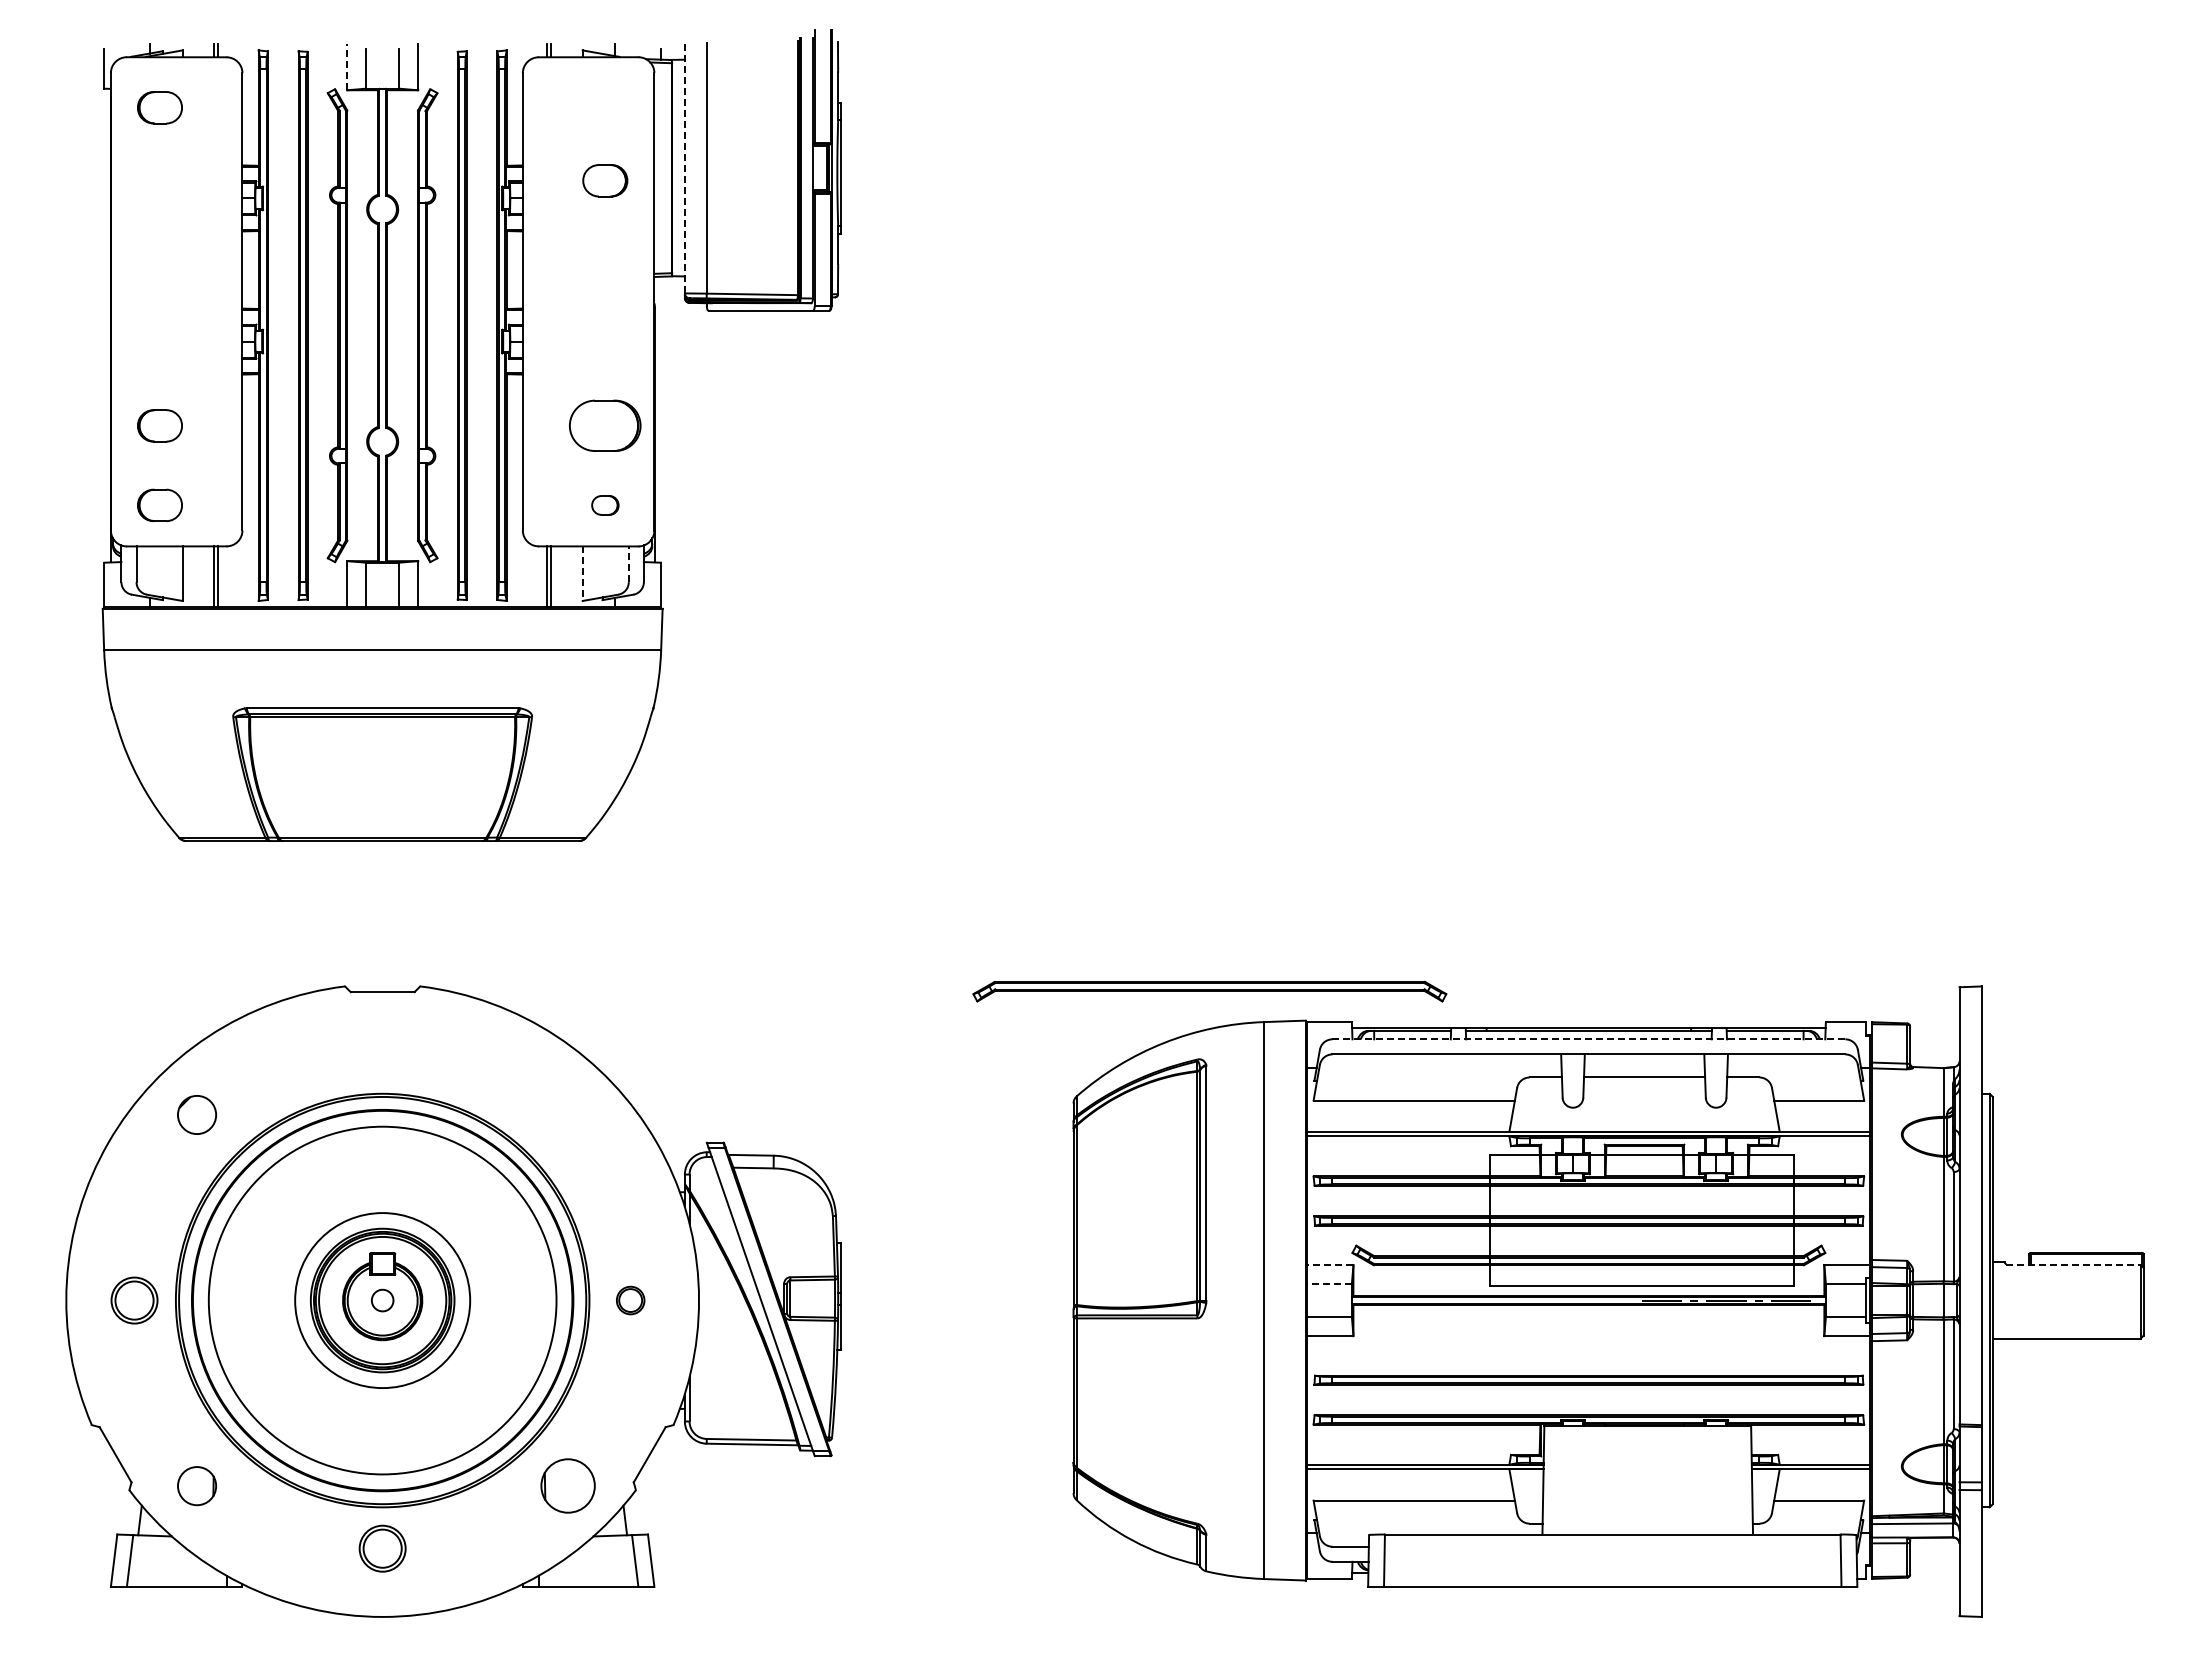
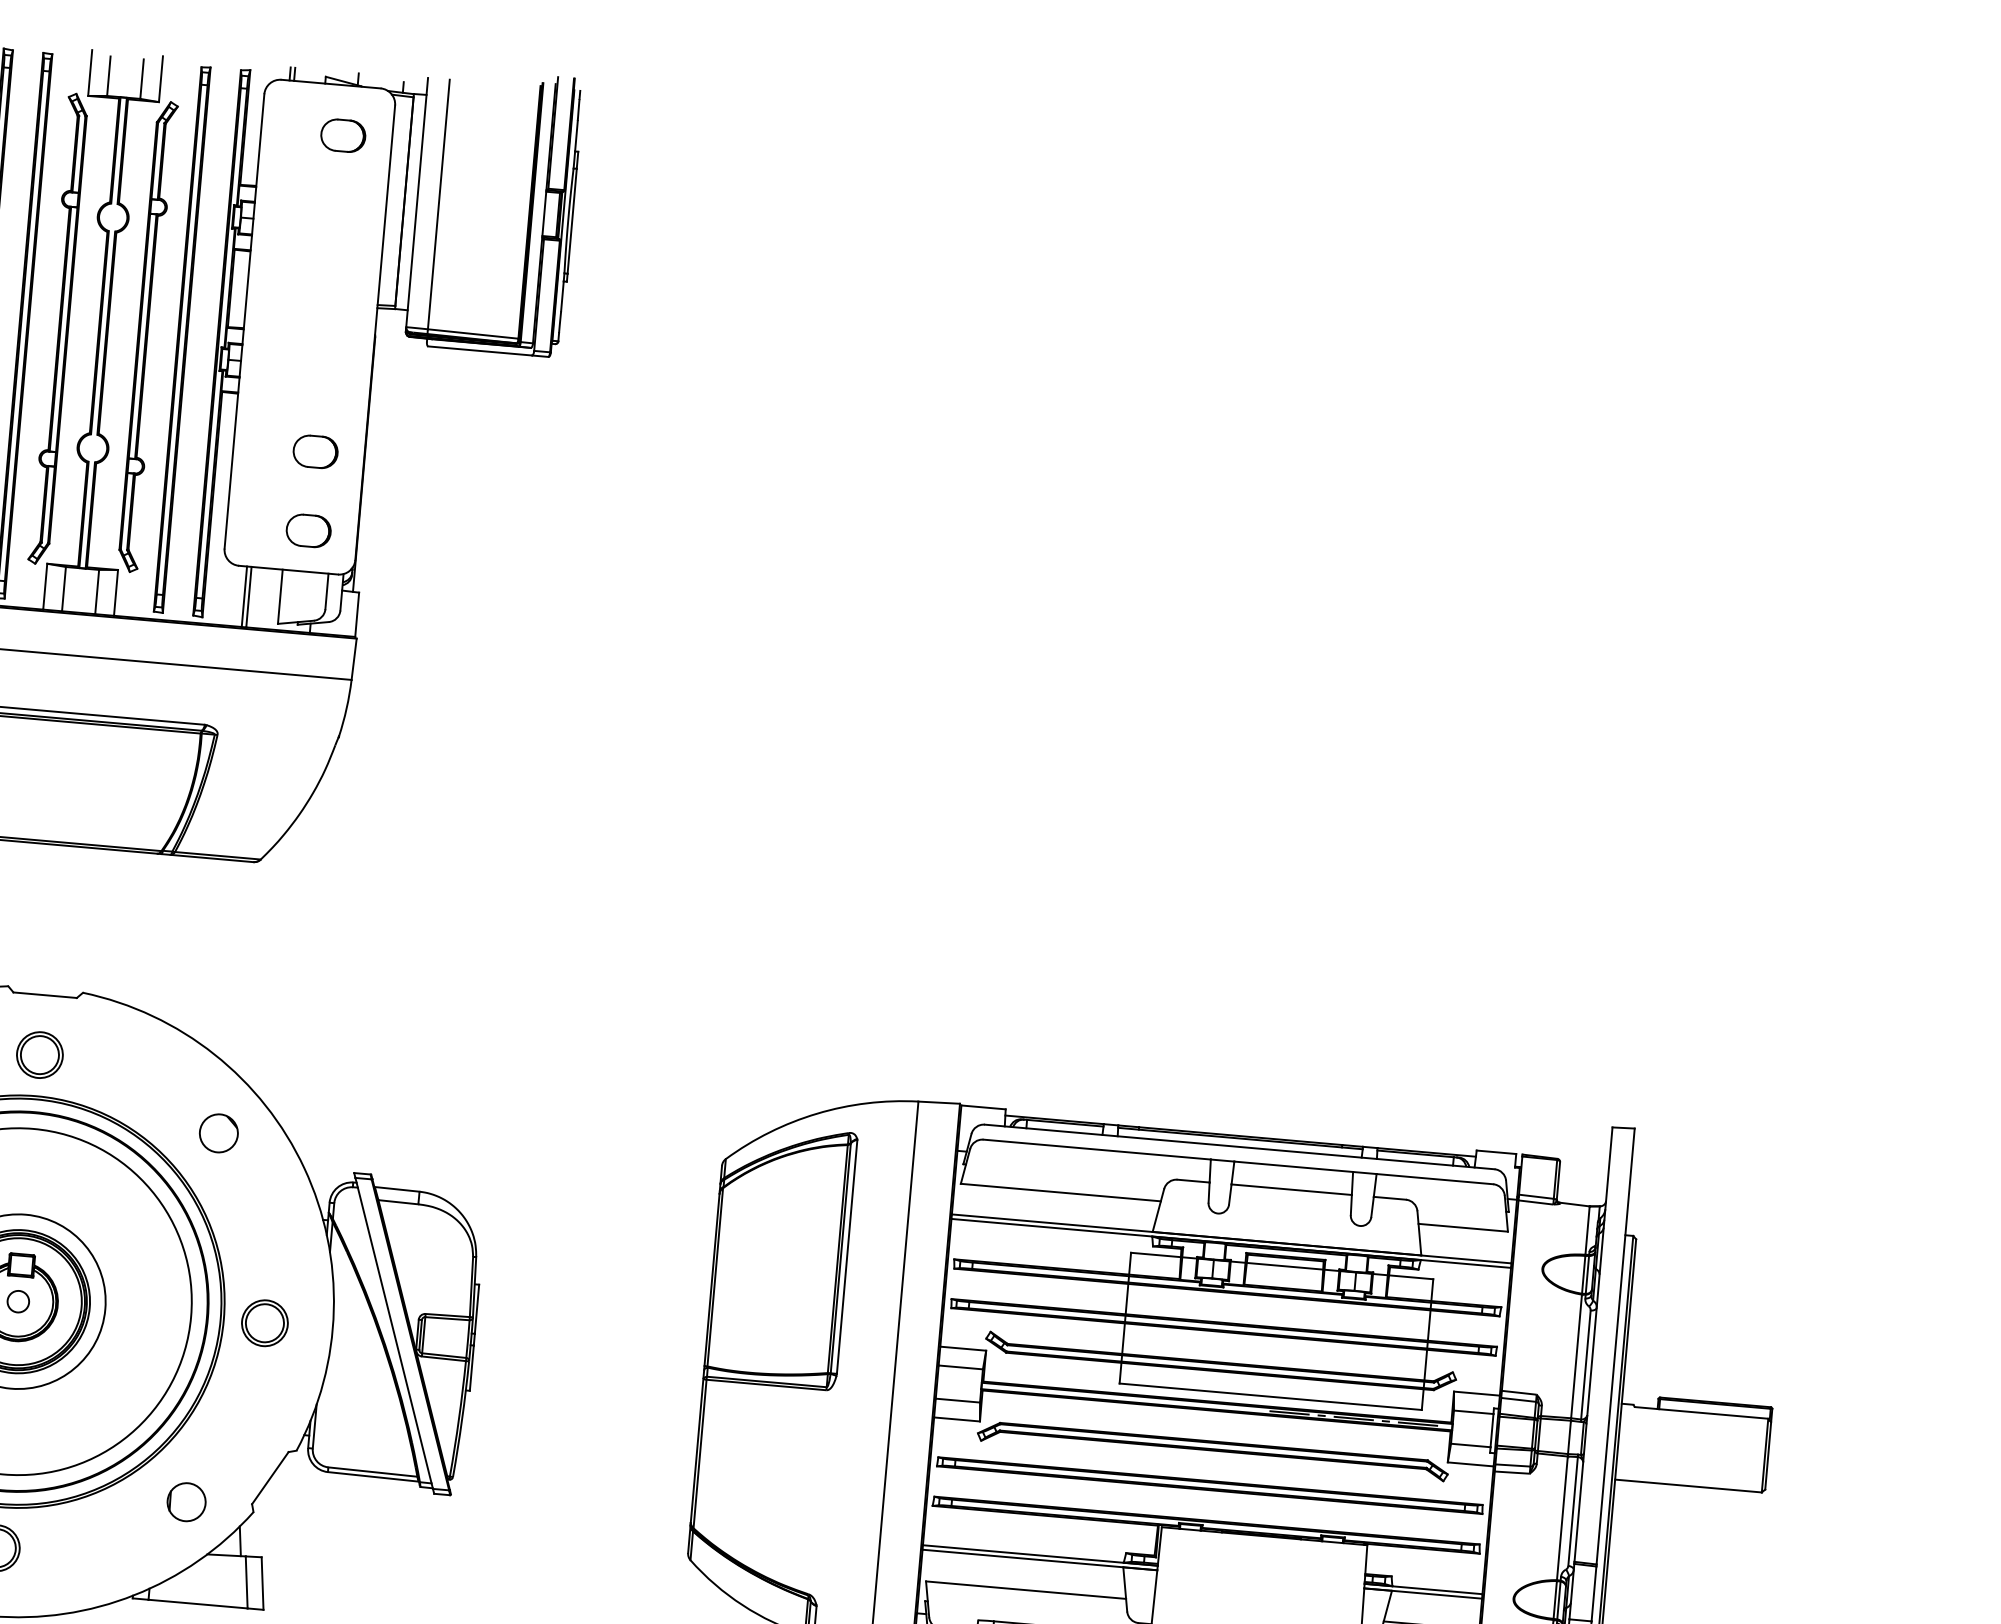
line: (347, 66) -> (90, 72), dashed -> solid
line: (684, 167) -> (416, 201), dashed -> solid
part: (605, 180) -> (343, 135), moved
part: (605, 425) -> (315, 451), size x0.62
part: (605, 505) -> (308, 530), size x1.67
line: (628, 564) -> (326, 591), dashed -> solid
line: (582, 574) -> (280, 597), dashed -> solid
part: (1209, 991) -> (1212, 1451), moved
line: (1589, 1039) -> (1240, 1147), dashed -> solid
part: (382, 1052) -> (39, 1055), added
circle: (568, 1114) -> (219, 1132), added
line: (1329, 1264) -> (962, 1348), dashed -> solid
line: (2073, 1264) -> (1701, 1412), dashed -> solid
line: (1329, 1283) -> (960, 1367), dashed -> solid
part: (630, 1300) -> (264, 1323), size x1.67
part: (568, 1486) -> (186, 1502), size x0.71

